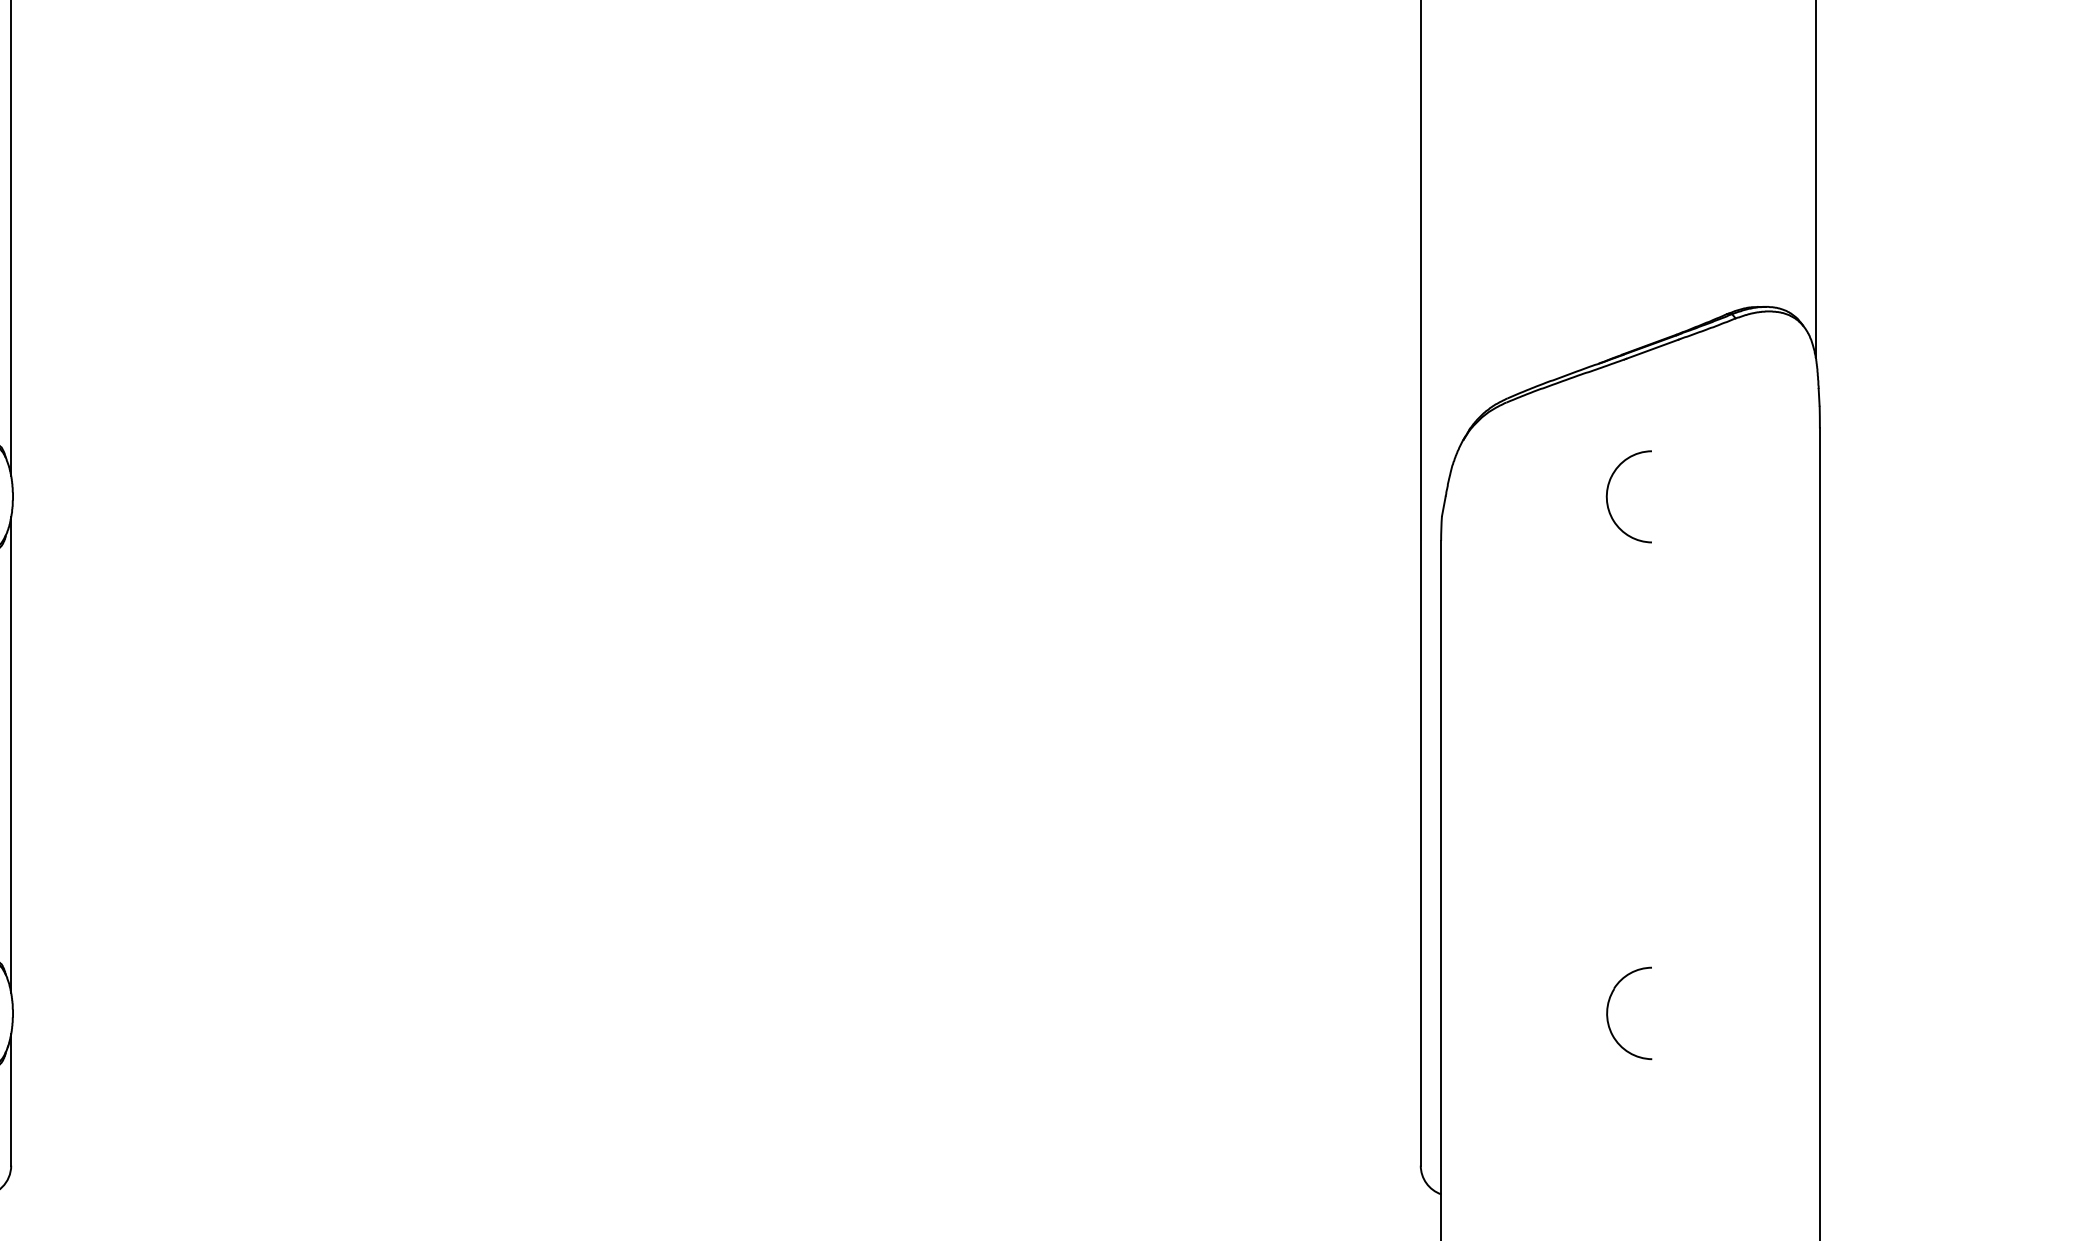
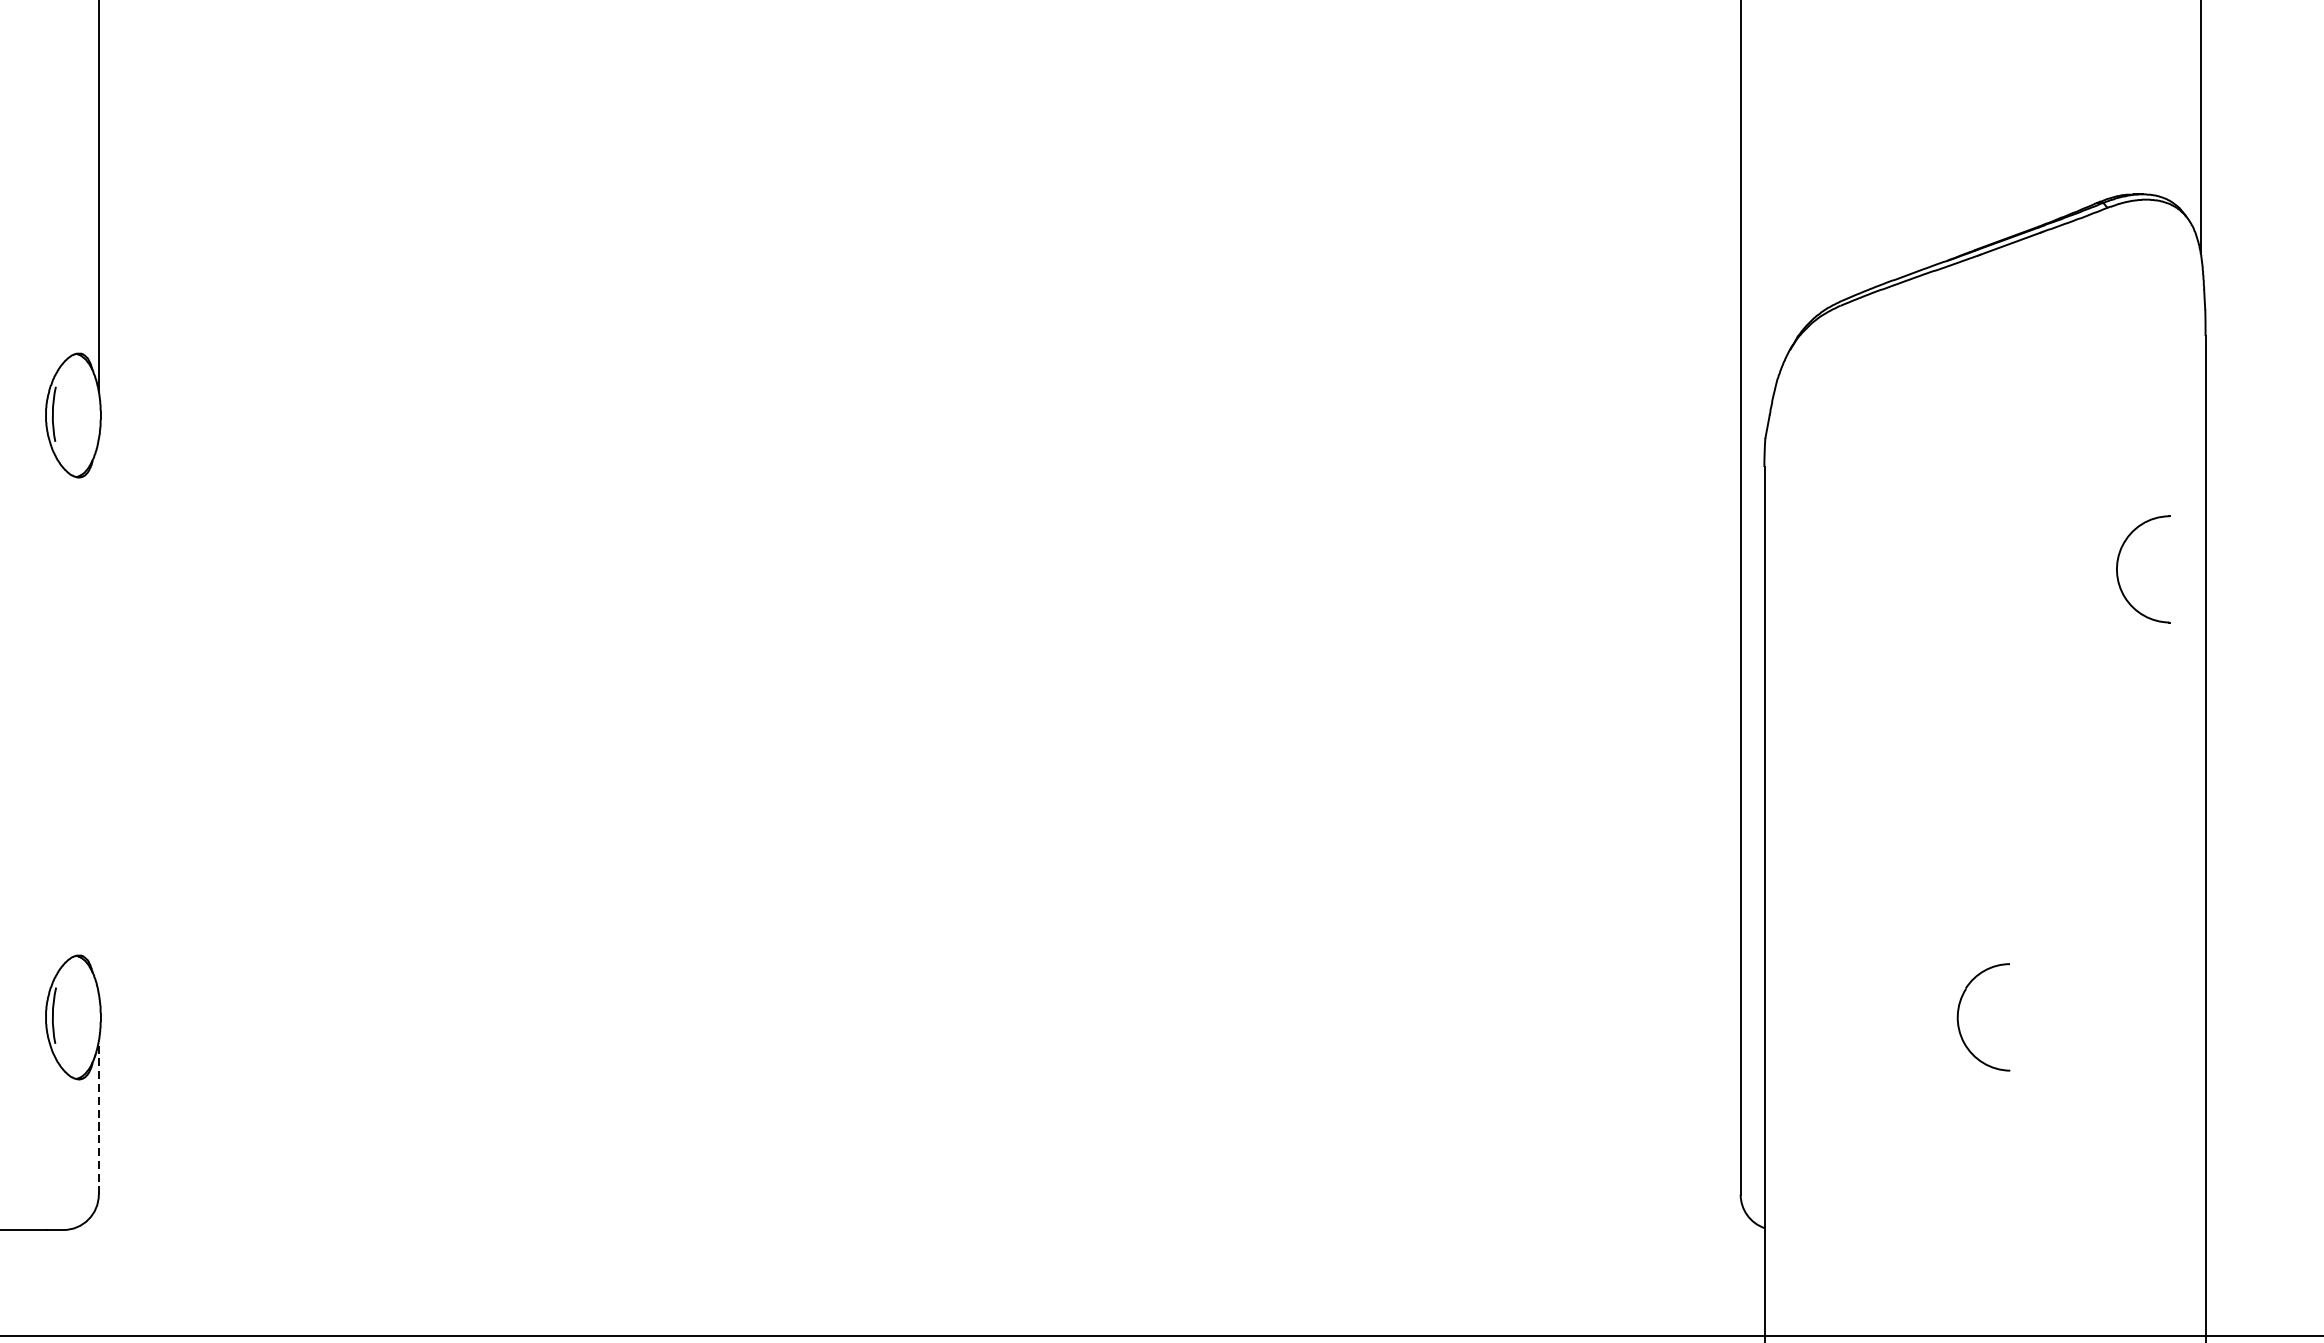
part: (1608, 490) -> (2118, 561), moved
line: (11, 755) -> (99, 716), removed
line: (11, 1099) -> (99, 1117), solid -> dashed

